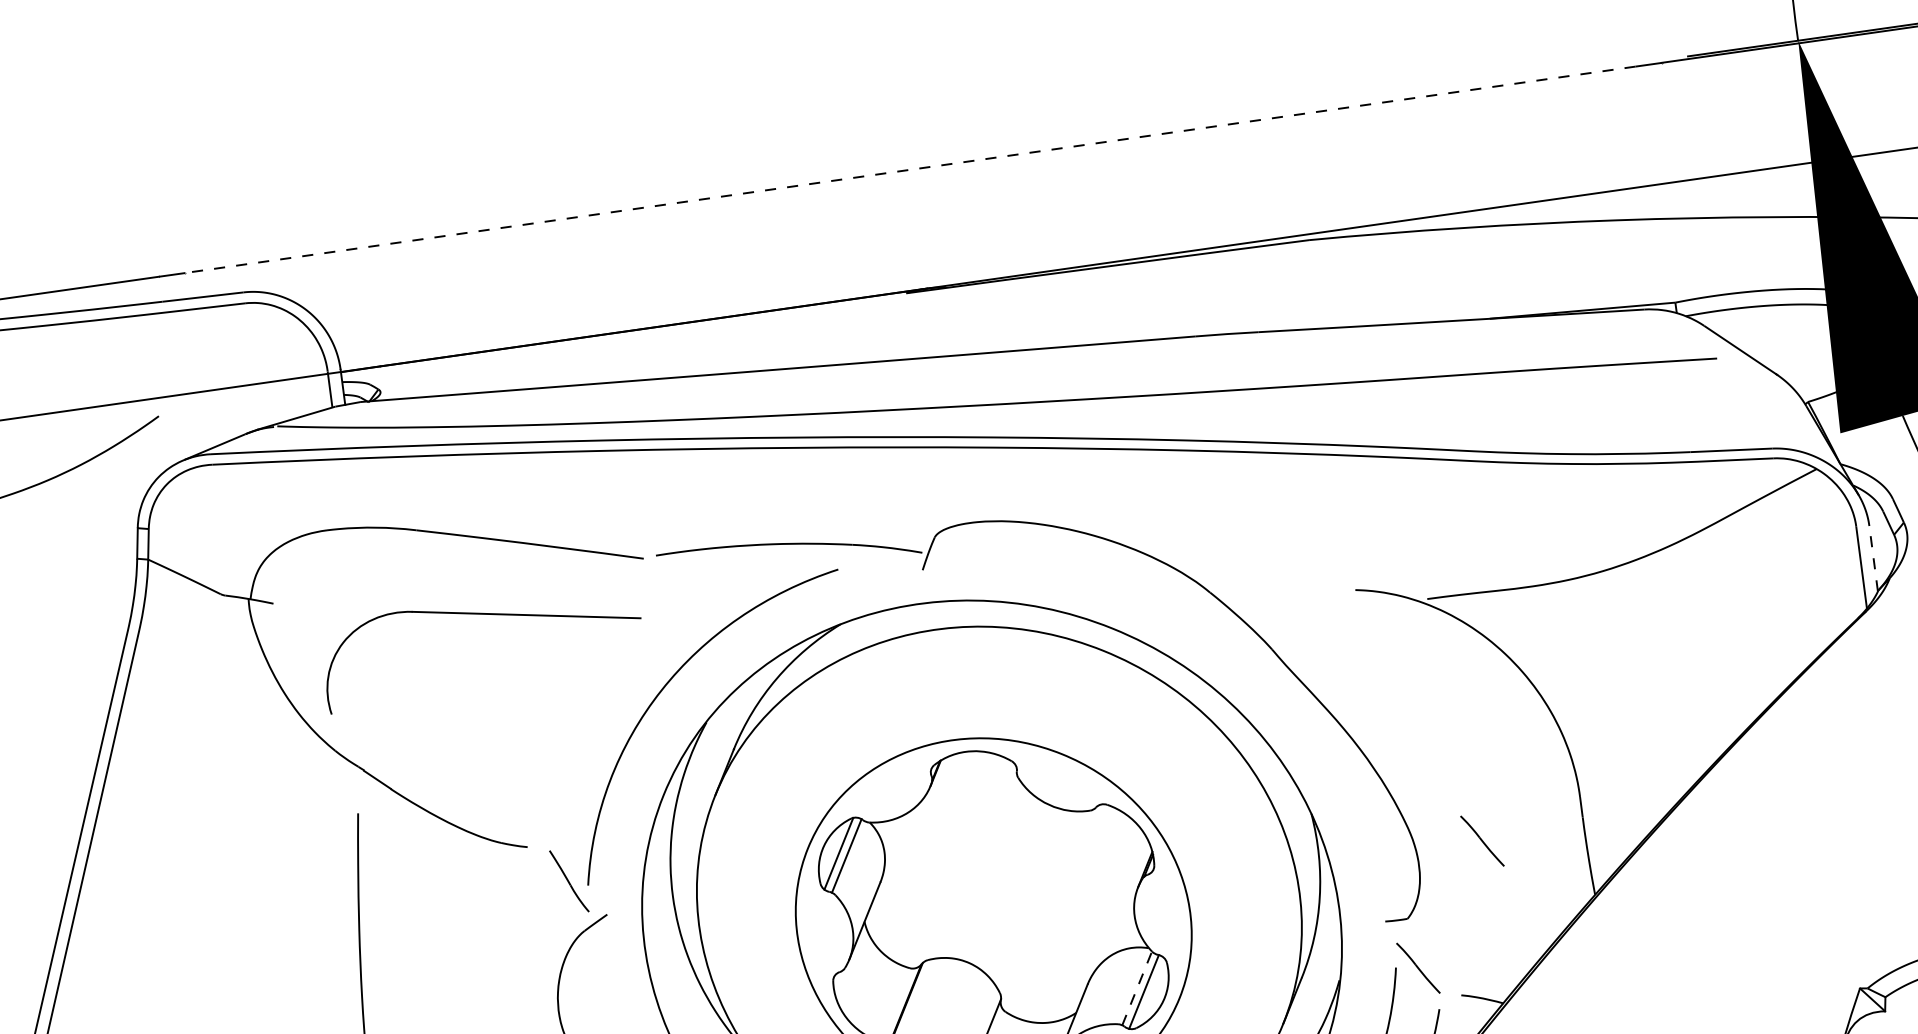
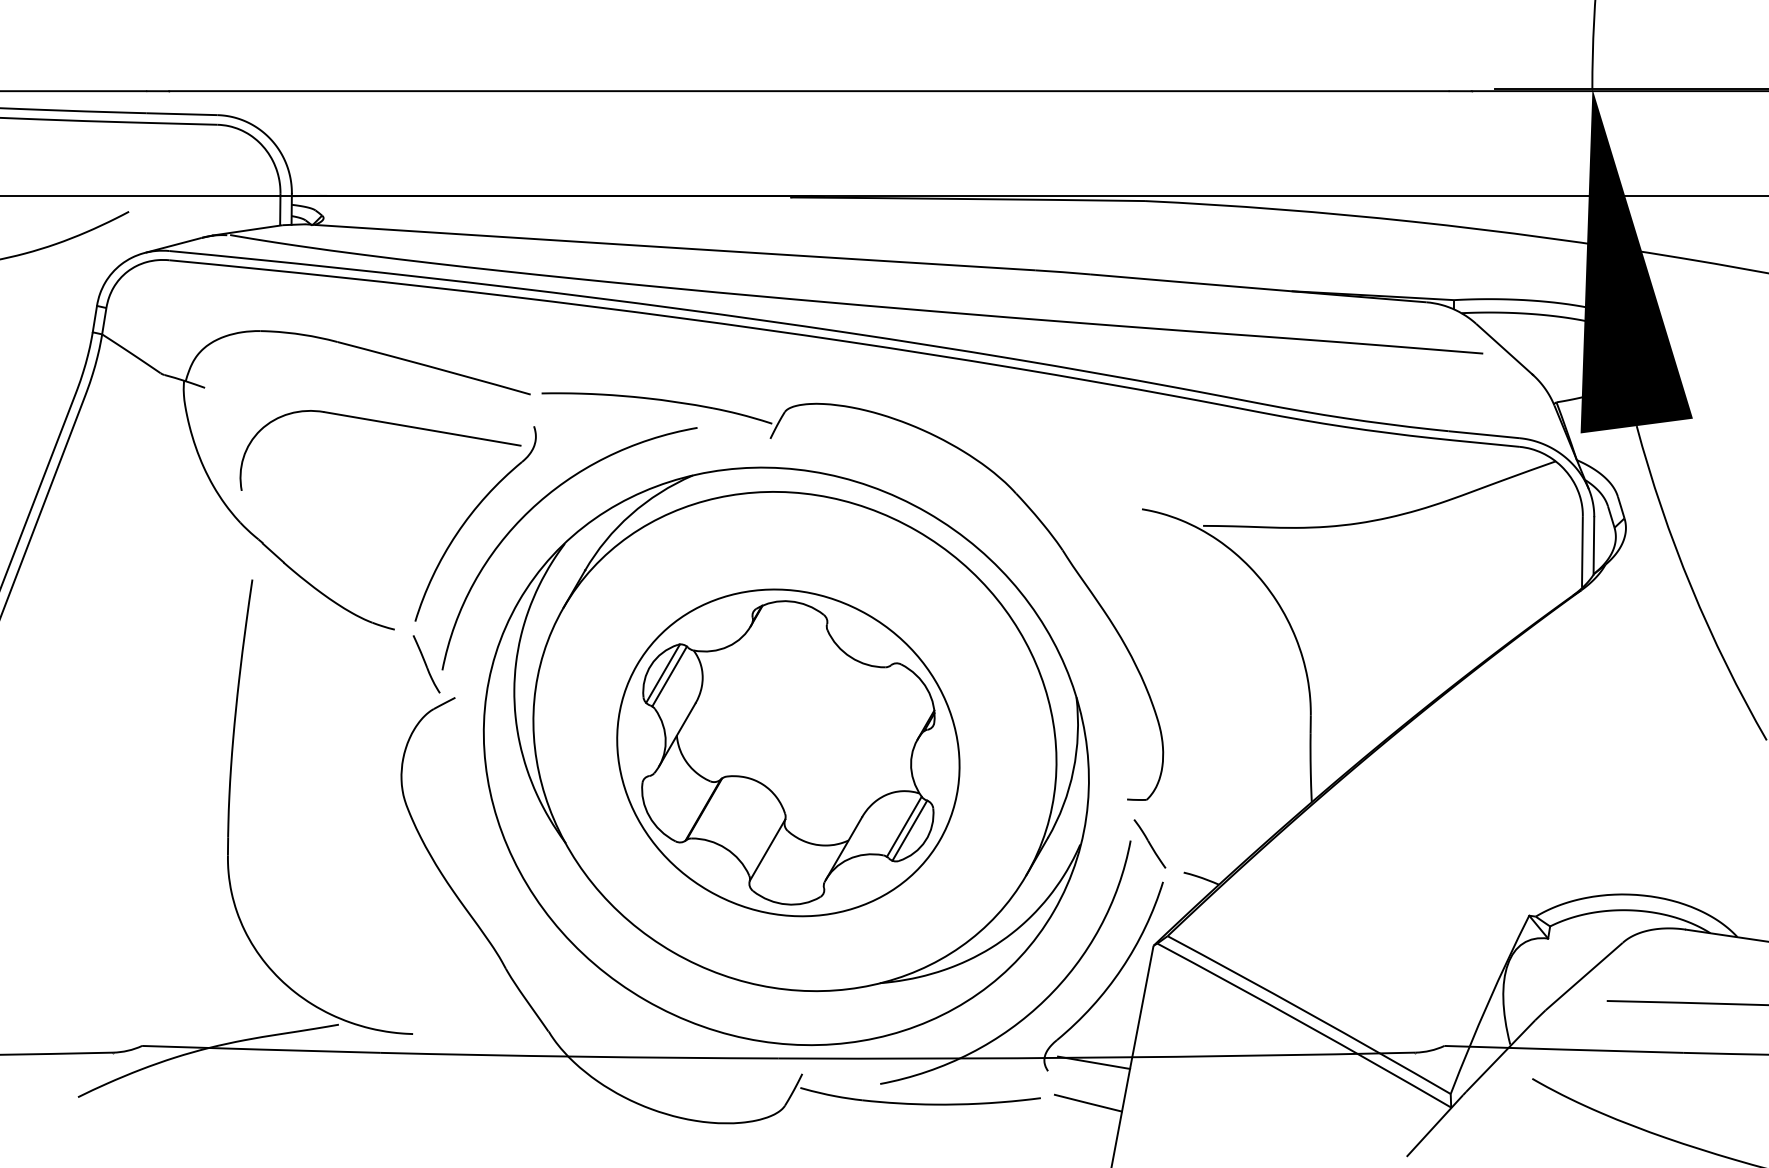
line: (909, 170) -> (808, 91), dashed -> solid
line: (1873, 558) -> (1593, 545), dashed -> solid
part: (593, 710) -> (468, 519), added
line: (1481, 840) -> (1220, 741), removed
line: (1137, 988) -> (904, 826), dashed -> solid

